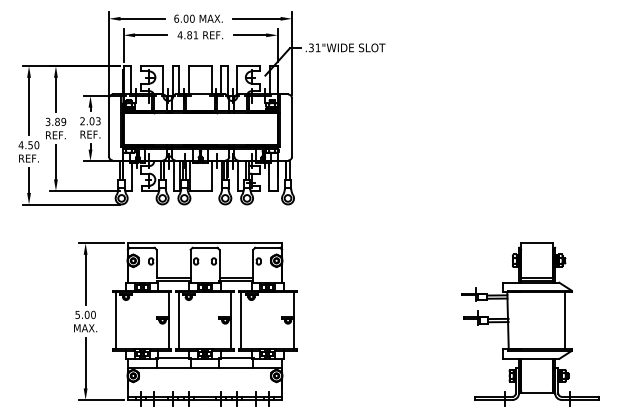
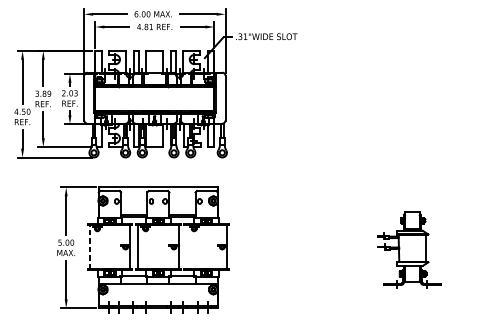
line: (115, 320) -> (89, 246), solid -> dashed
line: (241, 320) -> (186, 246), removed
part: (530, 324) -> (409, 250), size x0.6

